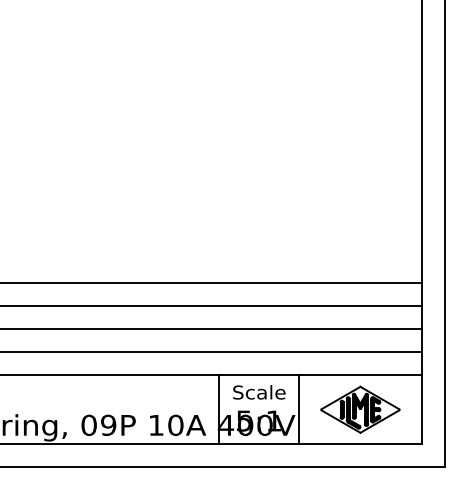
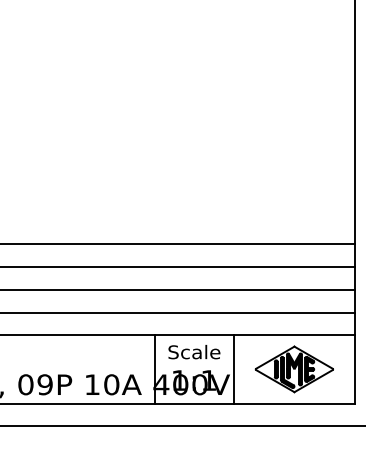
text: (243, 420) -> (178, 379), 5:1 -> 1:1

